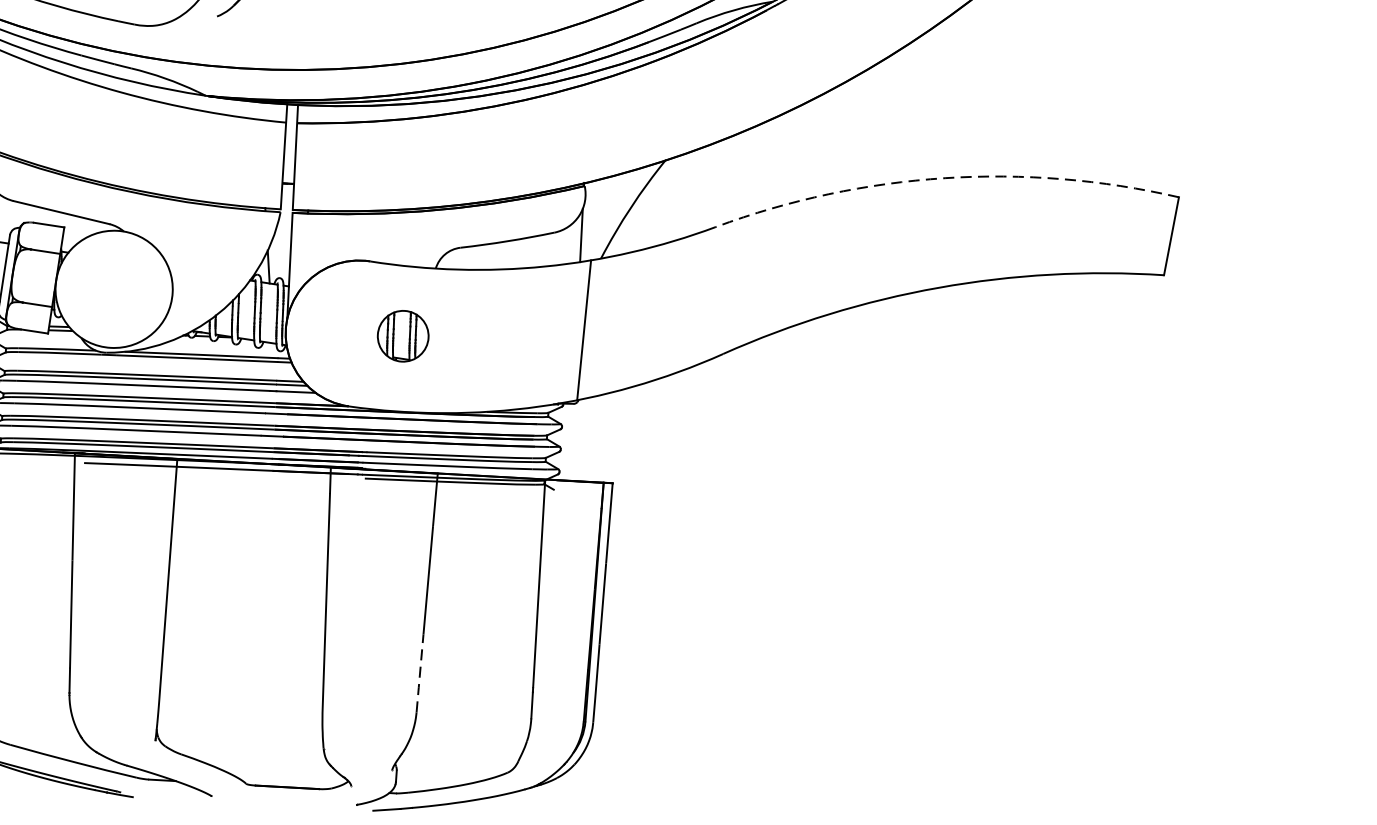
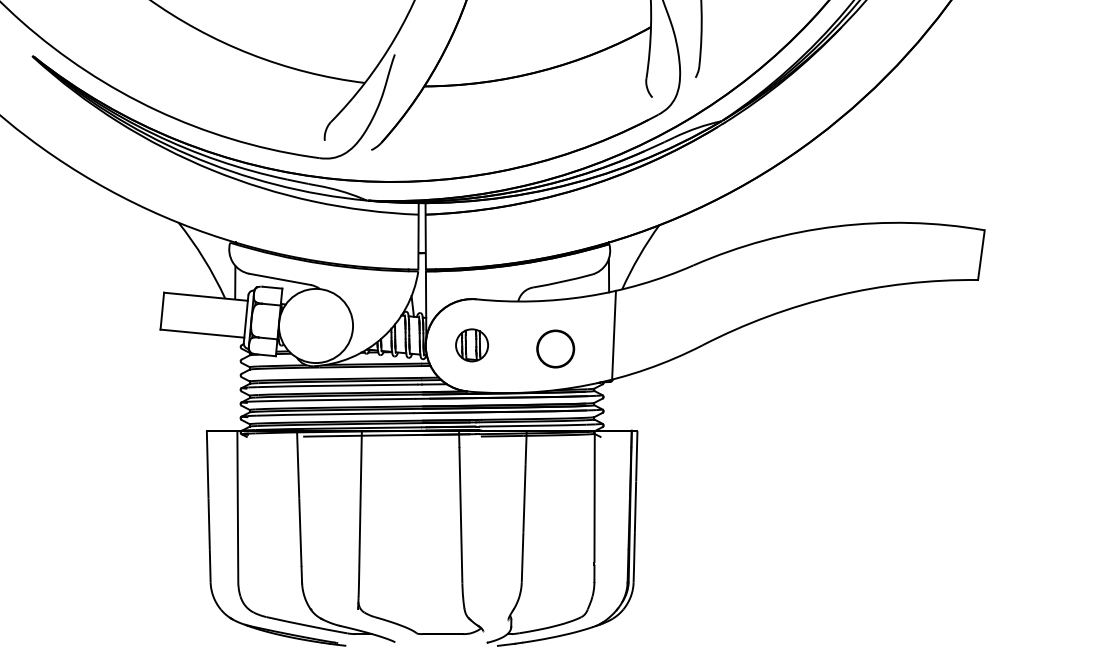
arc: (945, 178) -> (836, 226), dashed -> solid
part: (402, 336) -> (471, 345), moved
circle: (490, 346) -> (555, 348), added
line: (419, 673) -> (522, 557), dashed -> solid

